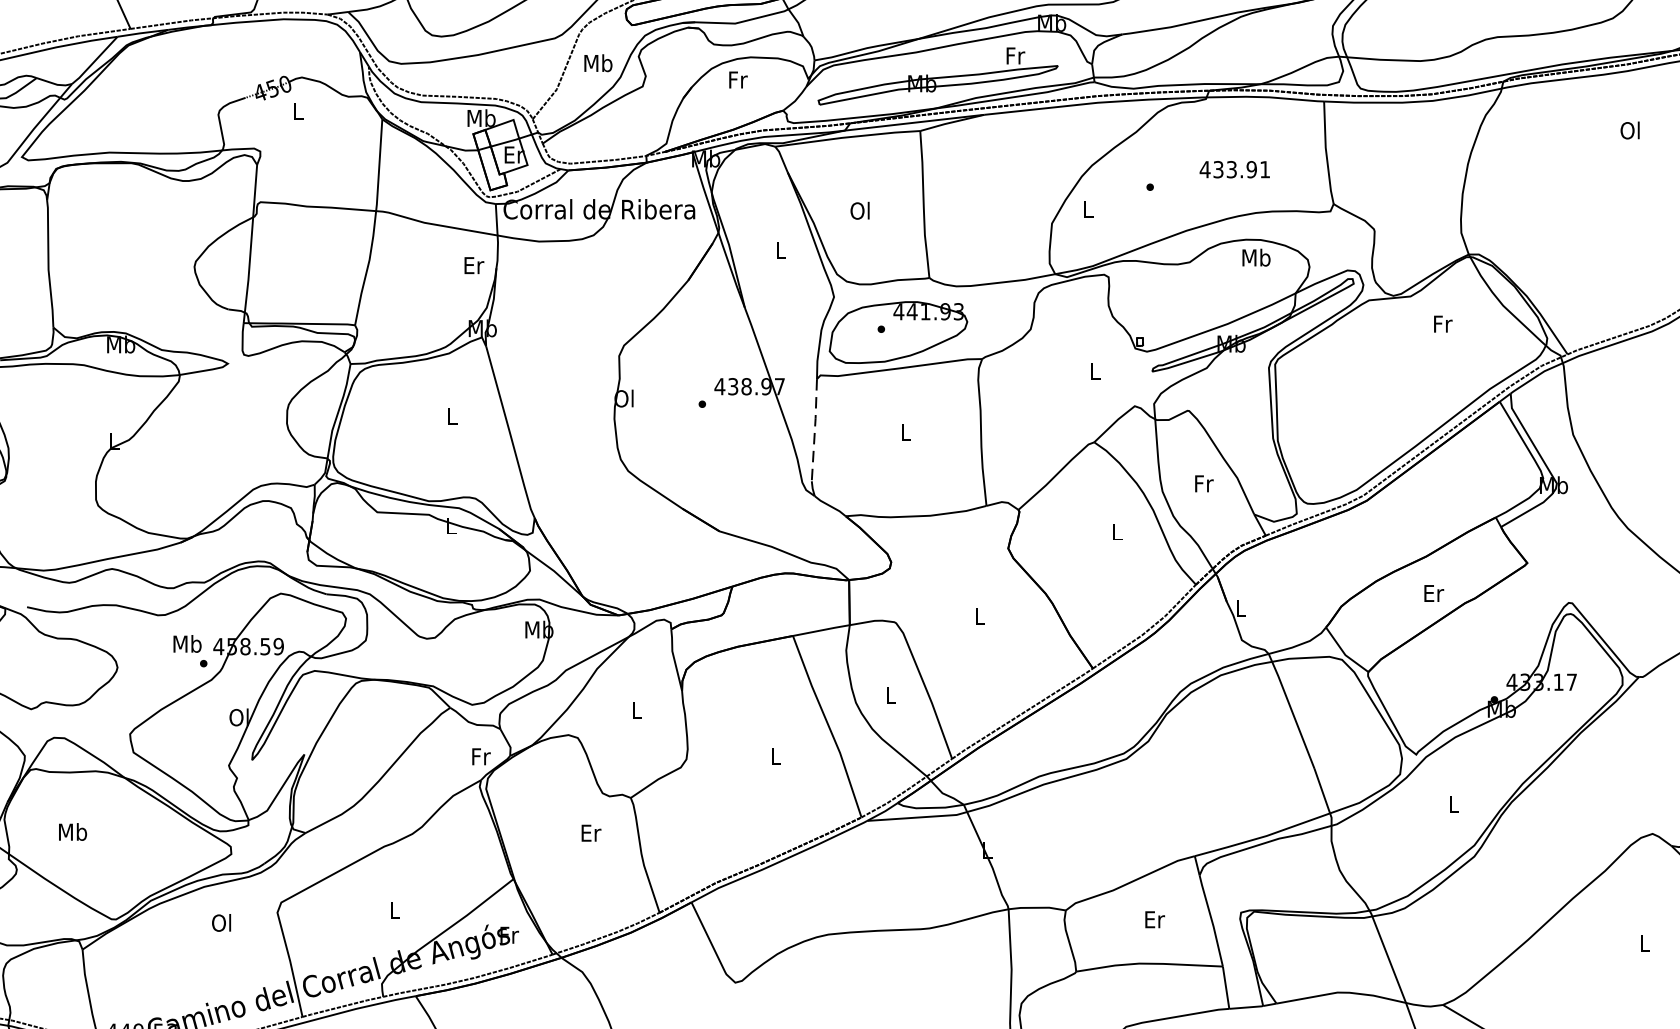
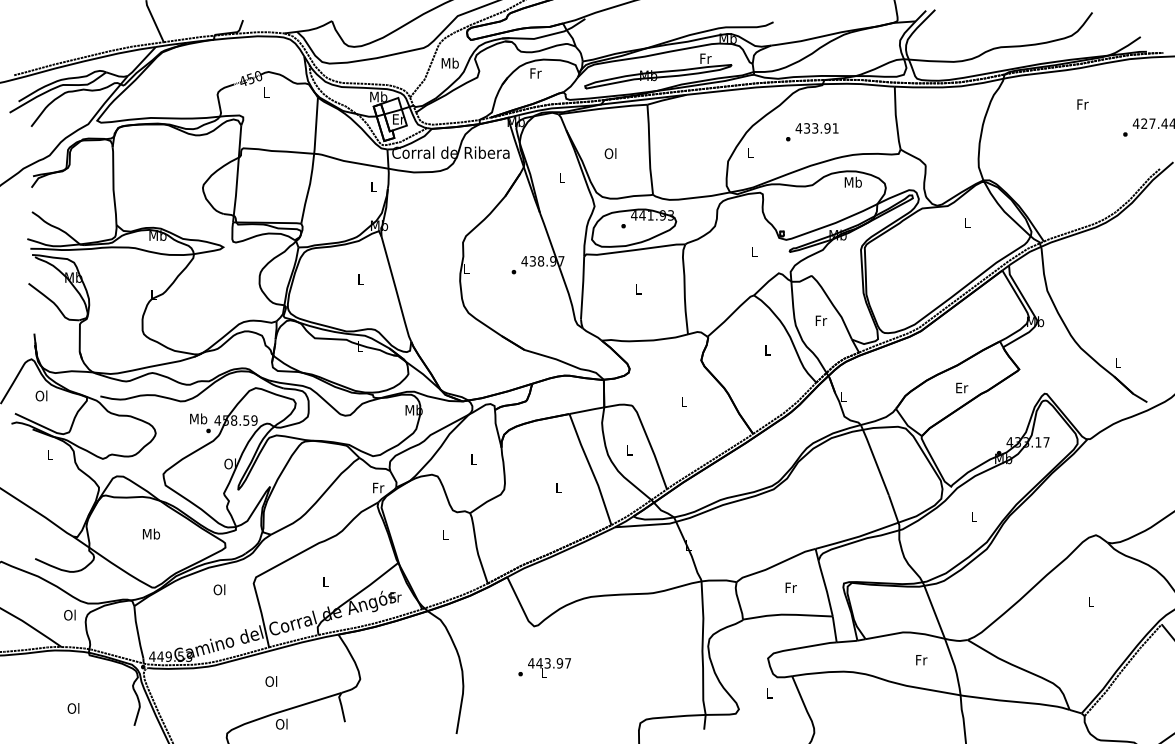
text: (1630, 130) -> (1082, 104), Ol -> Fr
text: (1233, 169) -> (816, 128), moved
text: (474, 266) -> (374, 187), Er -> L
text: (1442, 323) -> (967, 222), Fr -> L
text: (623, 398) -> (465, 268), Ol -> L
line: (814, 429) -> (582, 287), dashed -> solid
text: (73, 831) -> (151, 533), moved
text: (592, 832) -> (446, 534), Er -> L
text: (1155, 919) -> (791, 587), Er -> Fr

